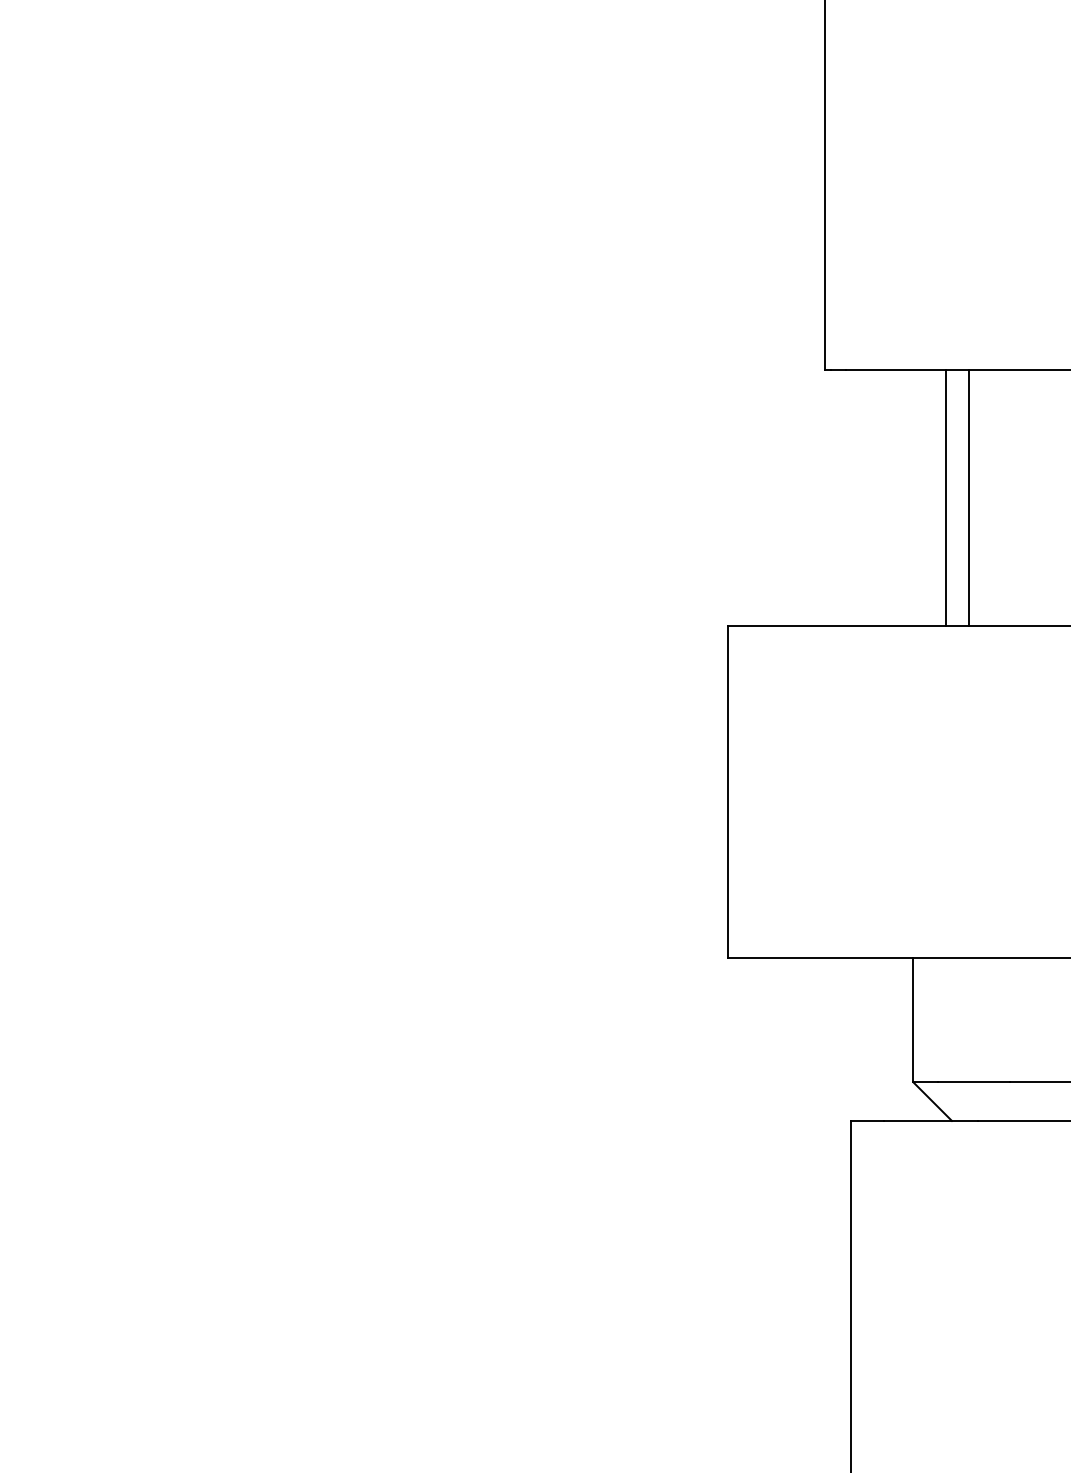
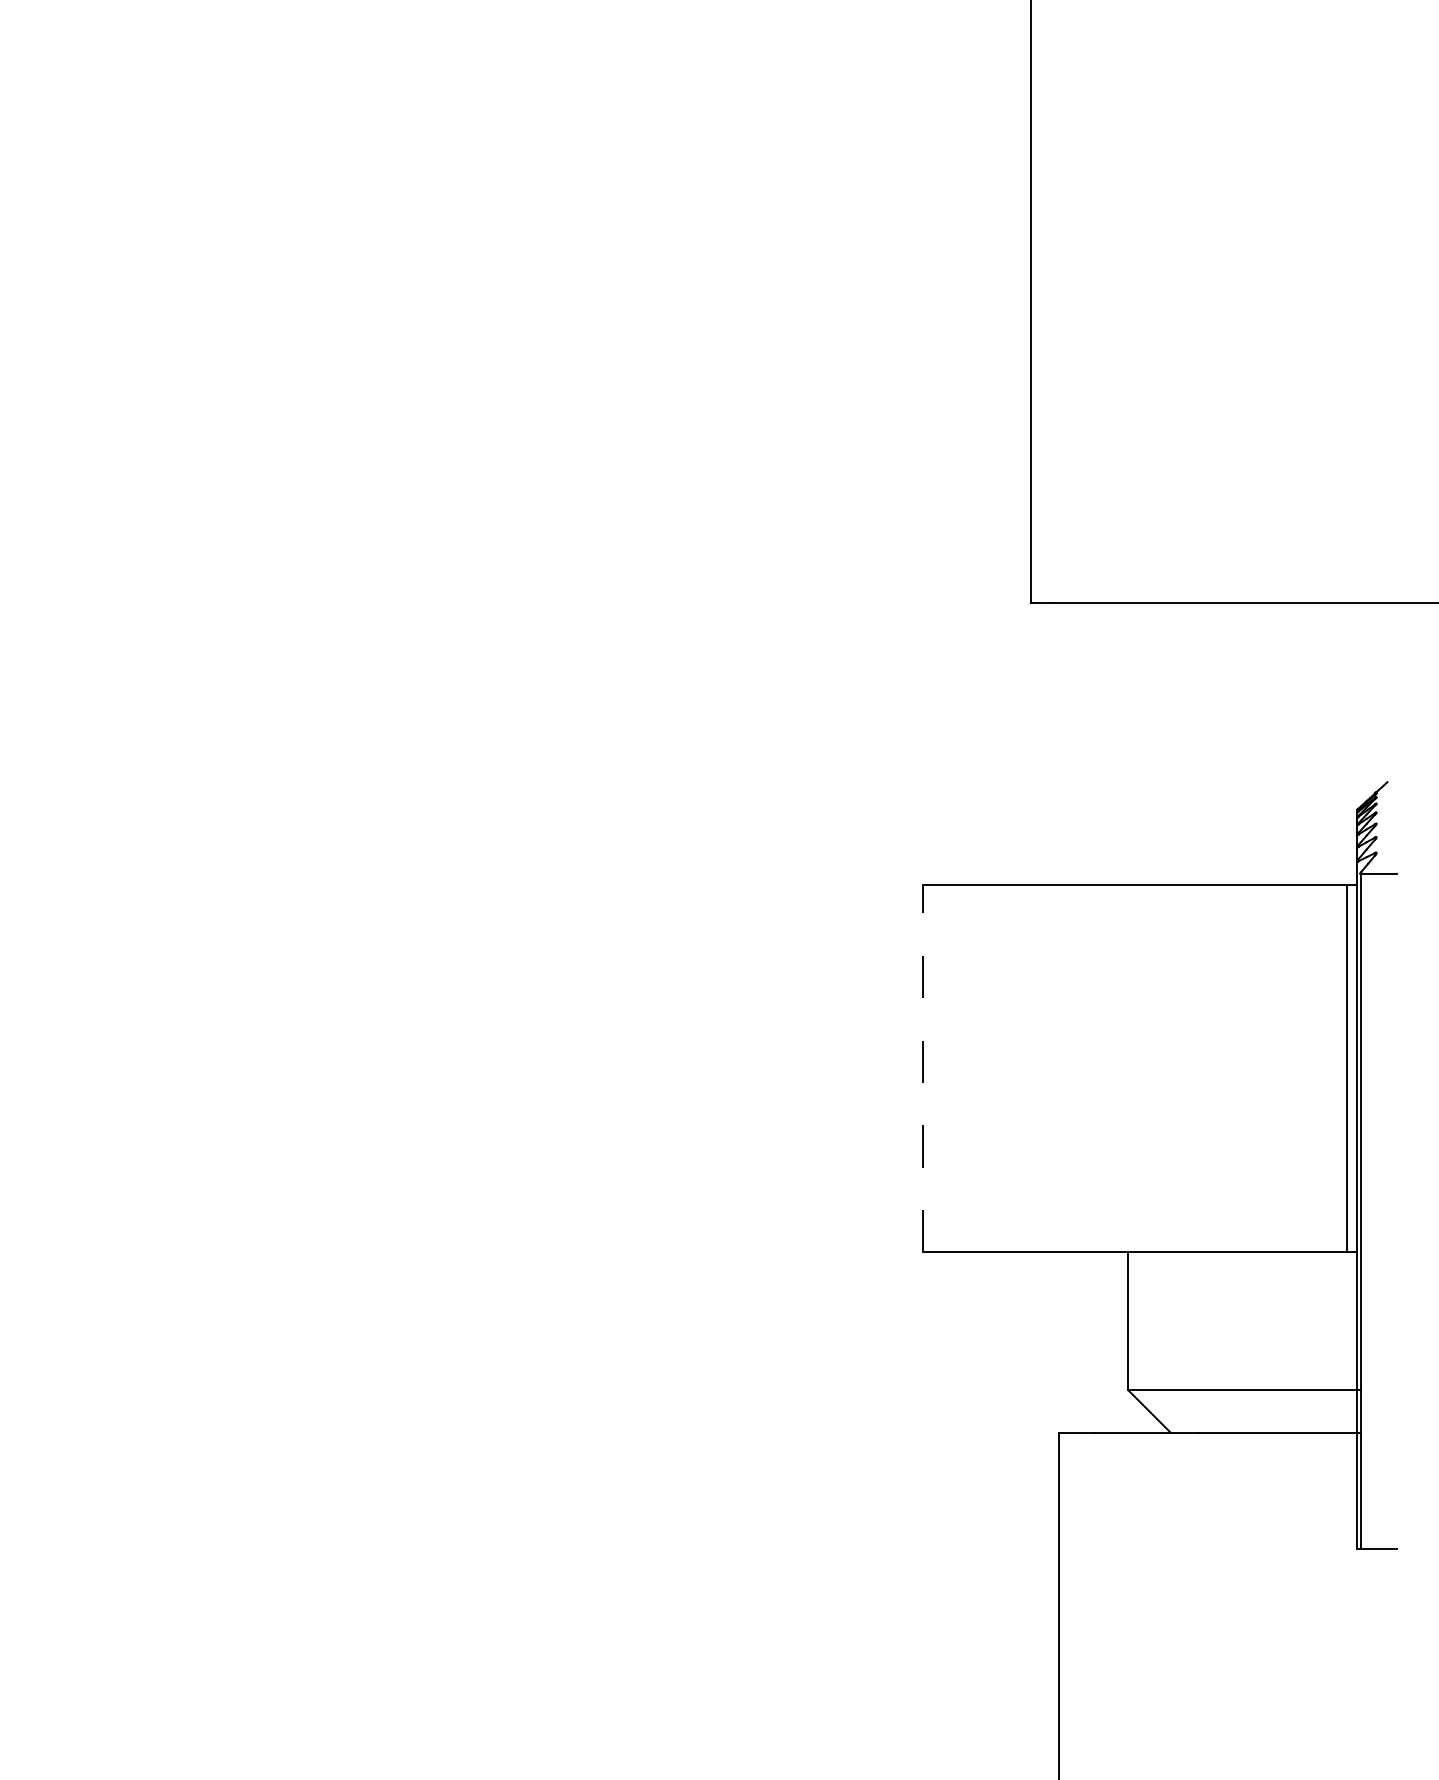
line: (945, 497) -> (1163, 743), removed
line: (968, 497) -> (1189, 743), removed
line: (727, 791) -> (922, 1068), solid -> dashed

